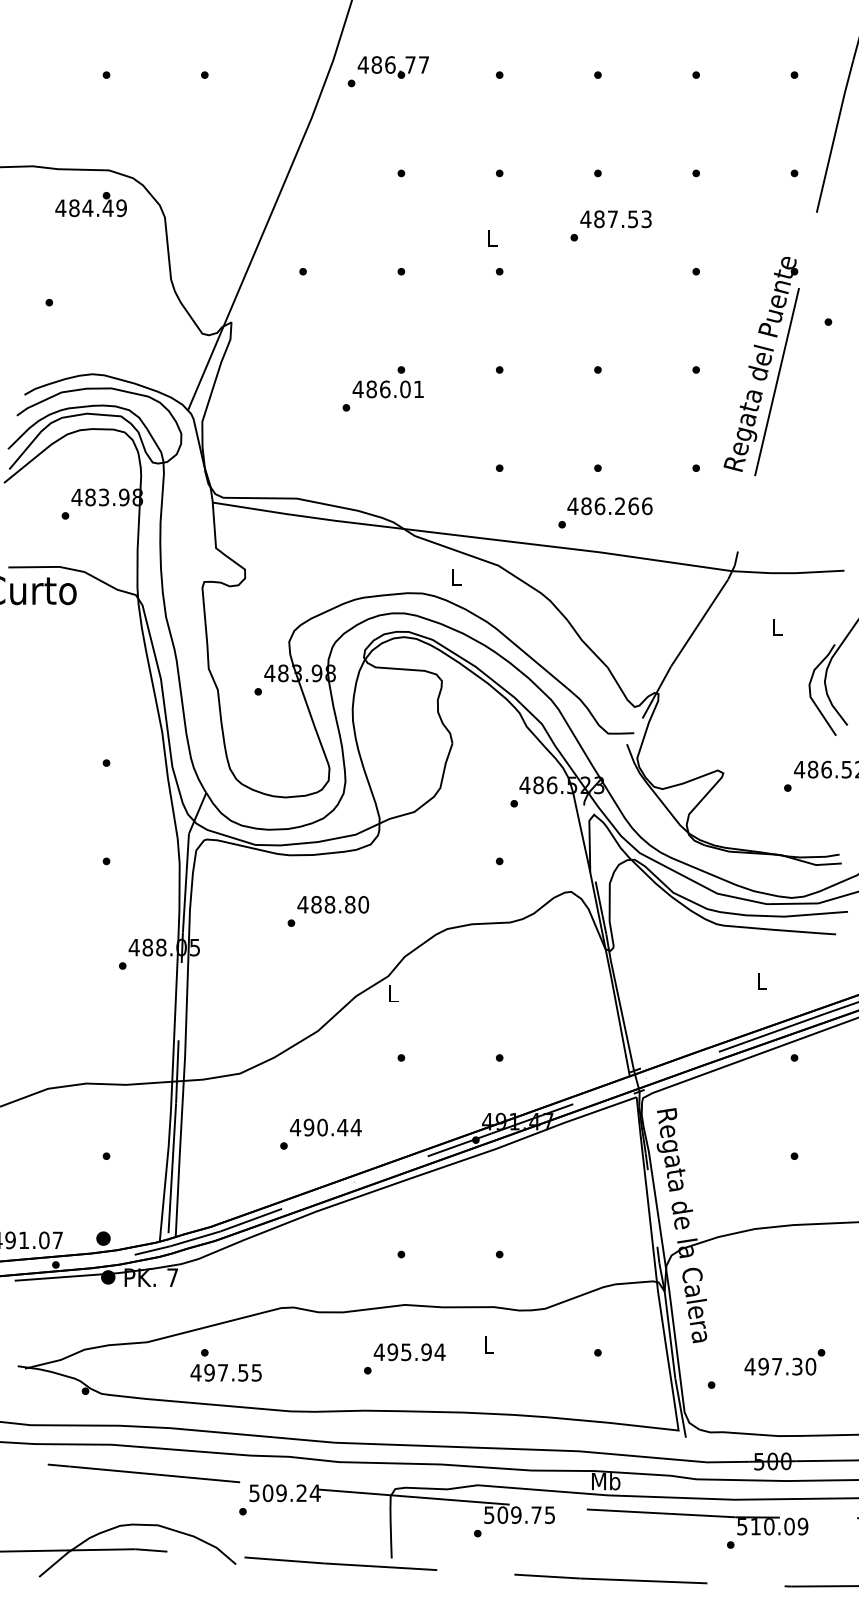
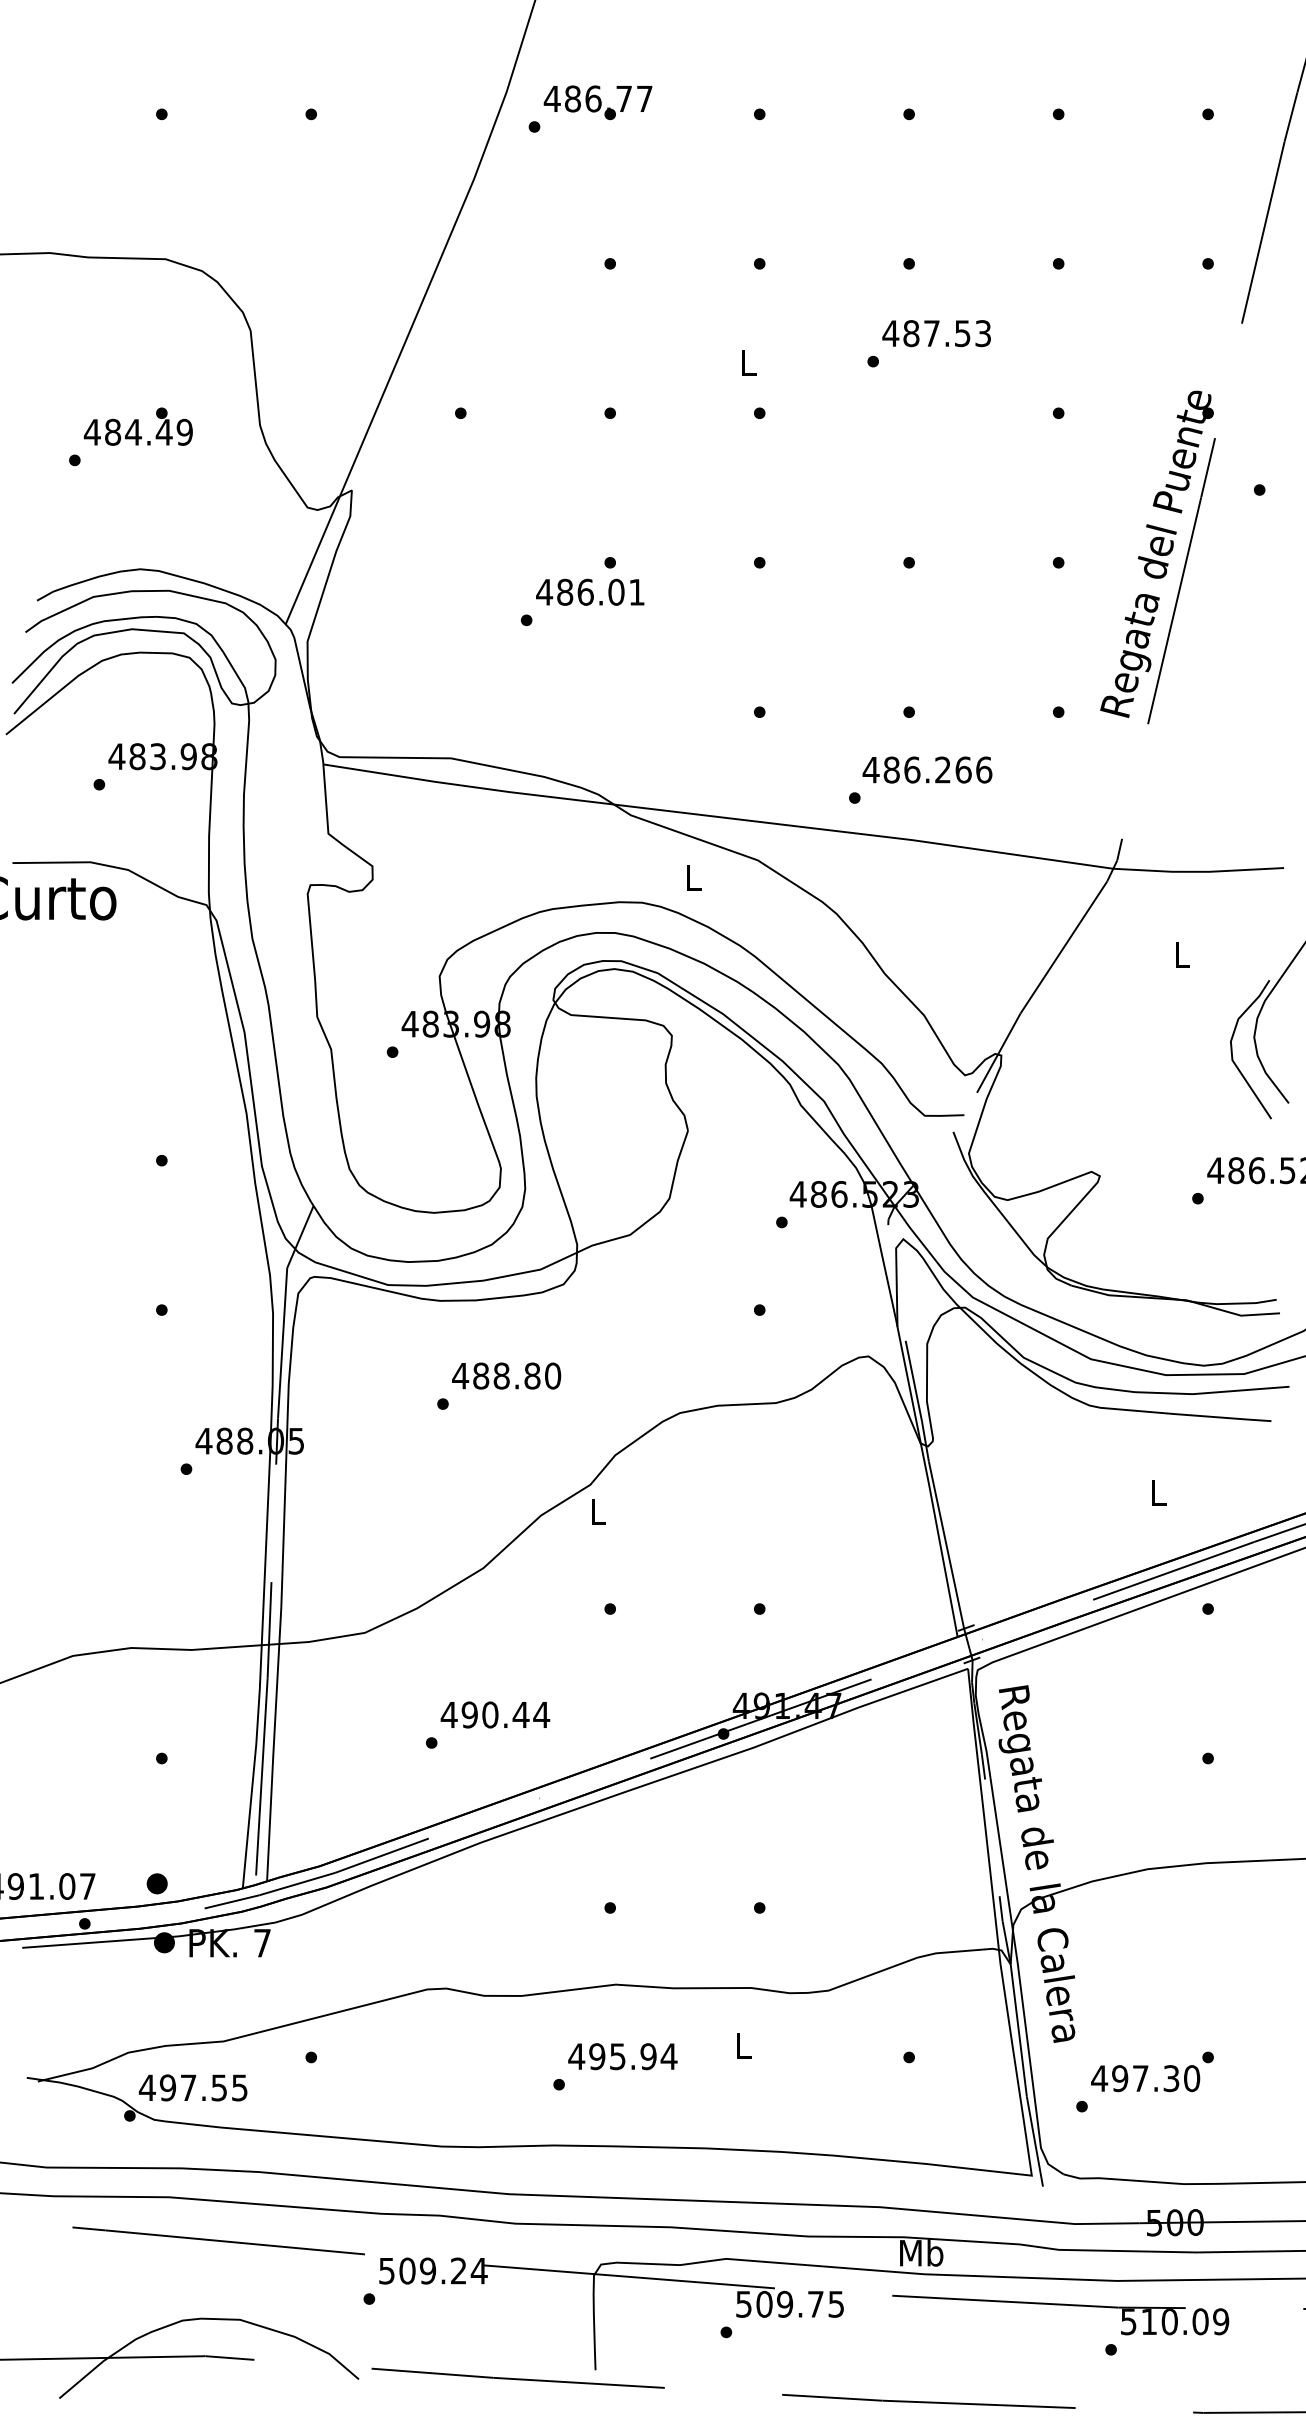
text: (90, 204) -> (137, 426), moved
text: (784, 1362) -> (1151, 2072), moved
text: (225, 1372) -> (192, 2087), moved

